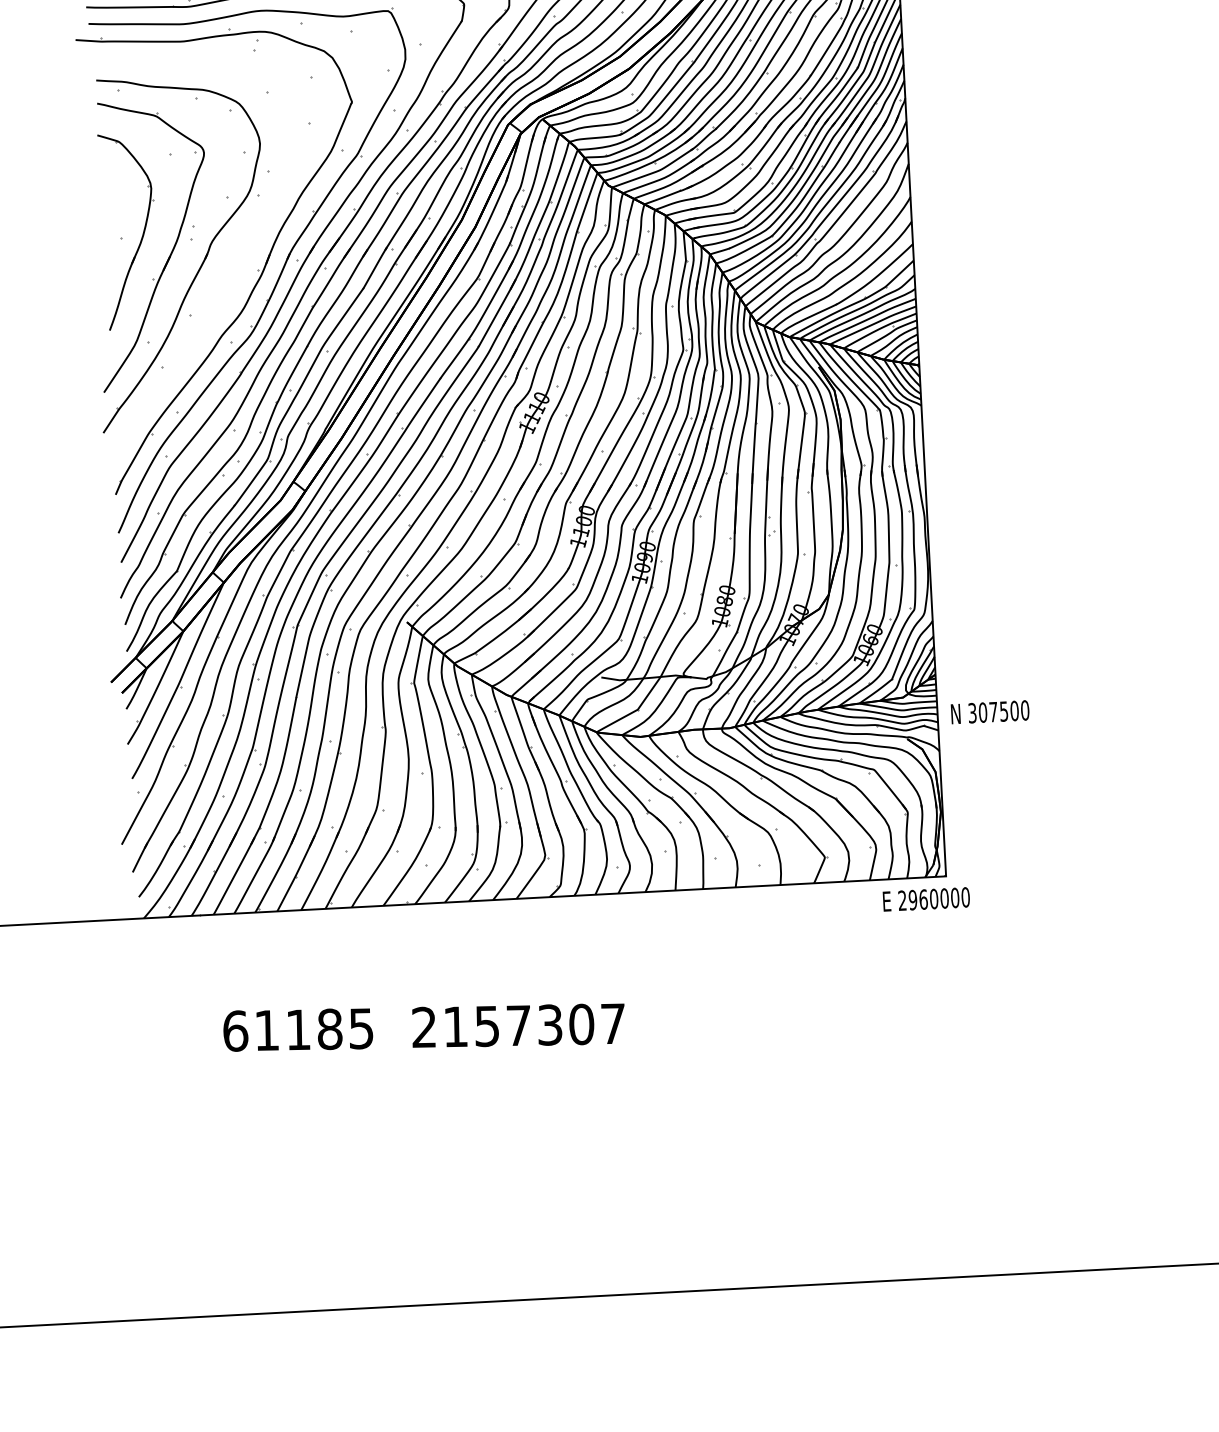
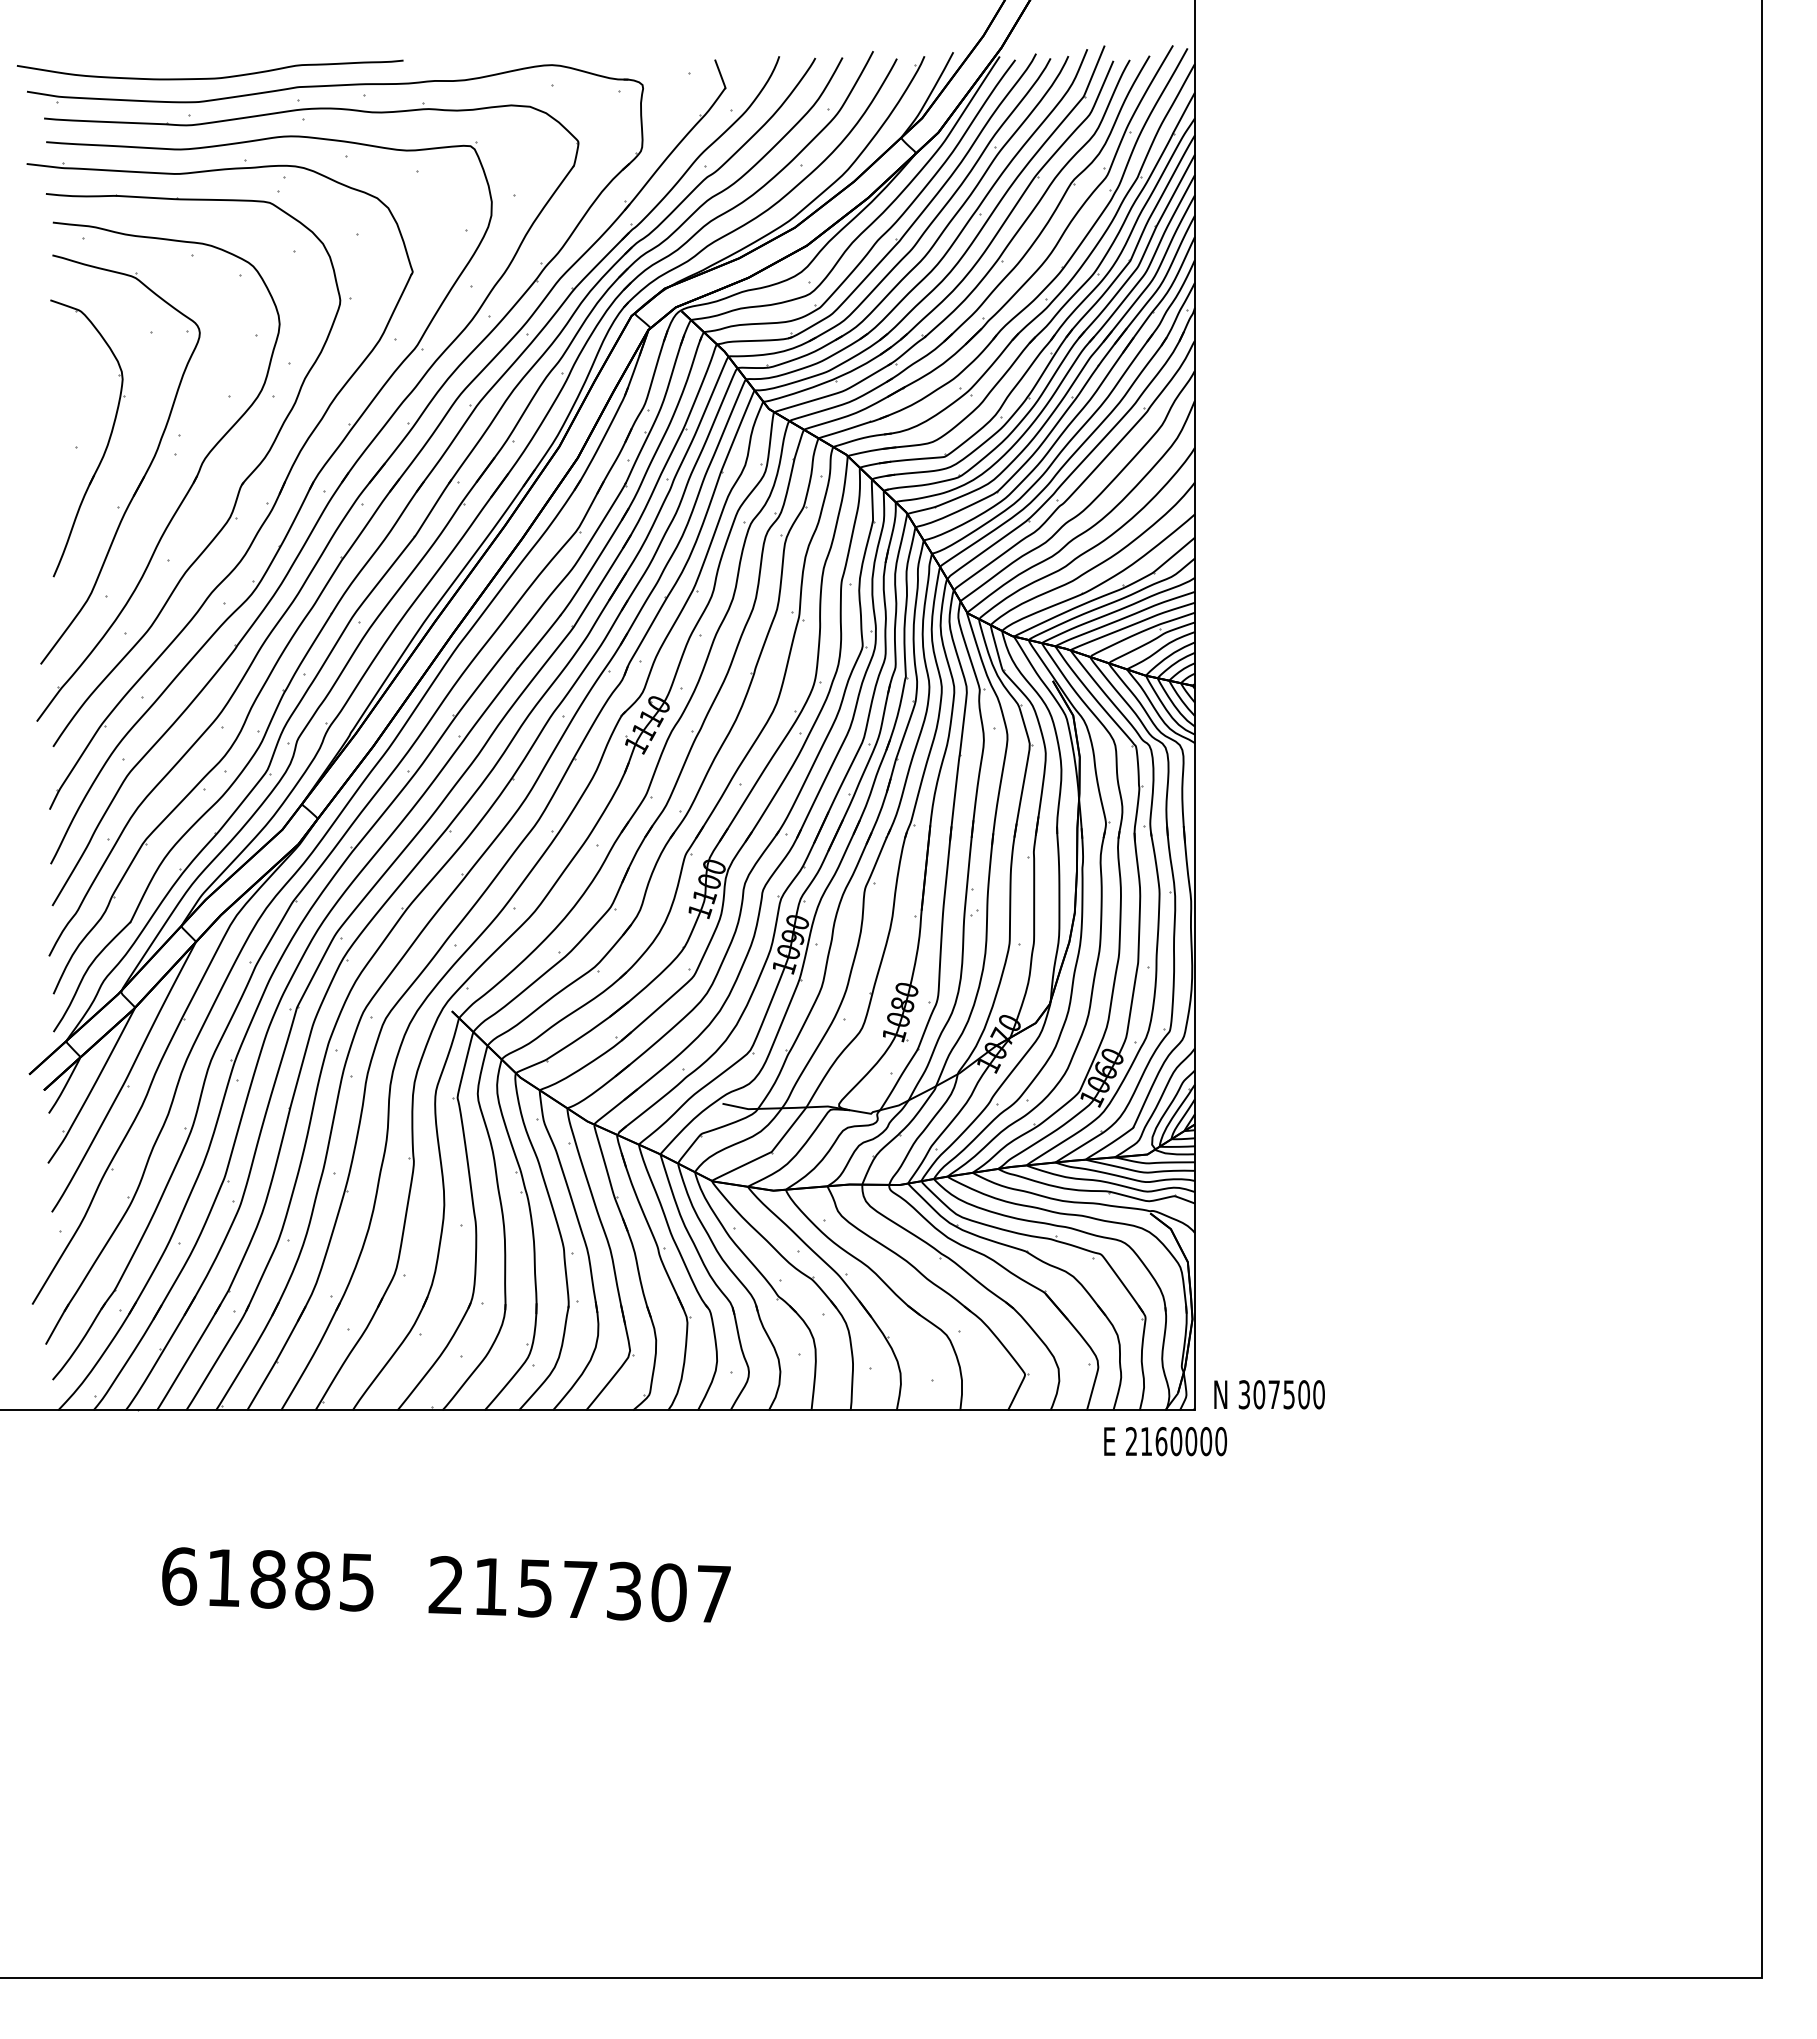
part: (237, 261) -> (238, 489), added
text: (990, 712) -> (1269, 1394), moved
text: (913, 900) -> (1146, 1441), 2960000 -> 2160000
text: (297, 1030) -> (267, 1579), 61185 -> 61885

